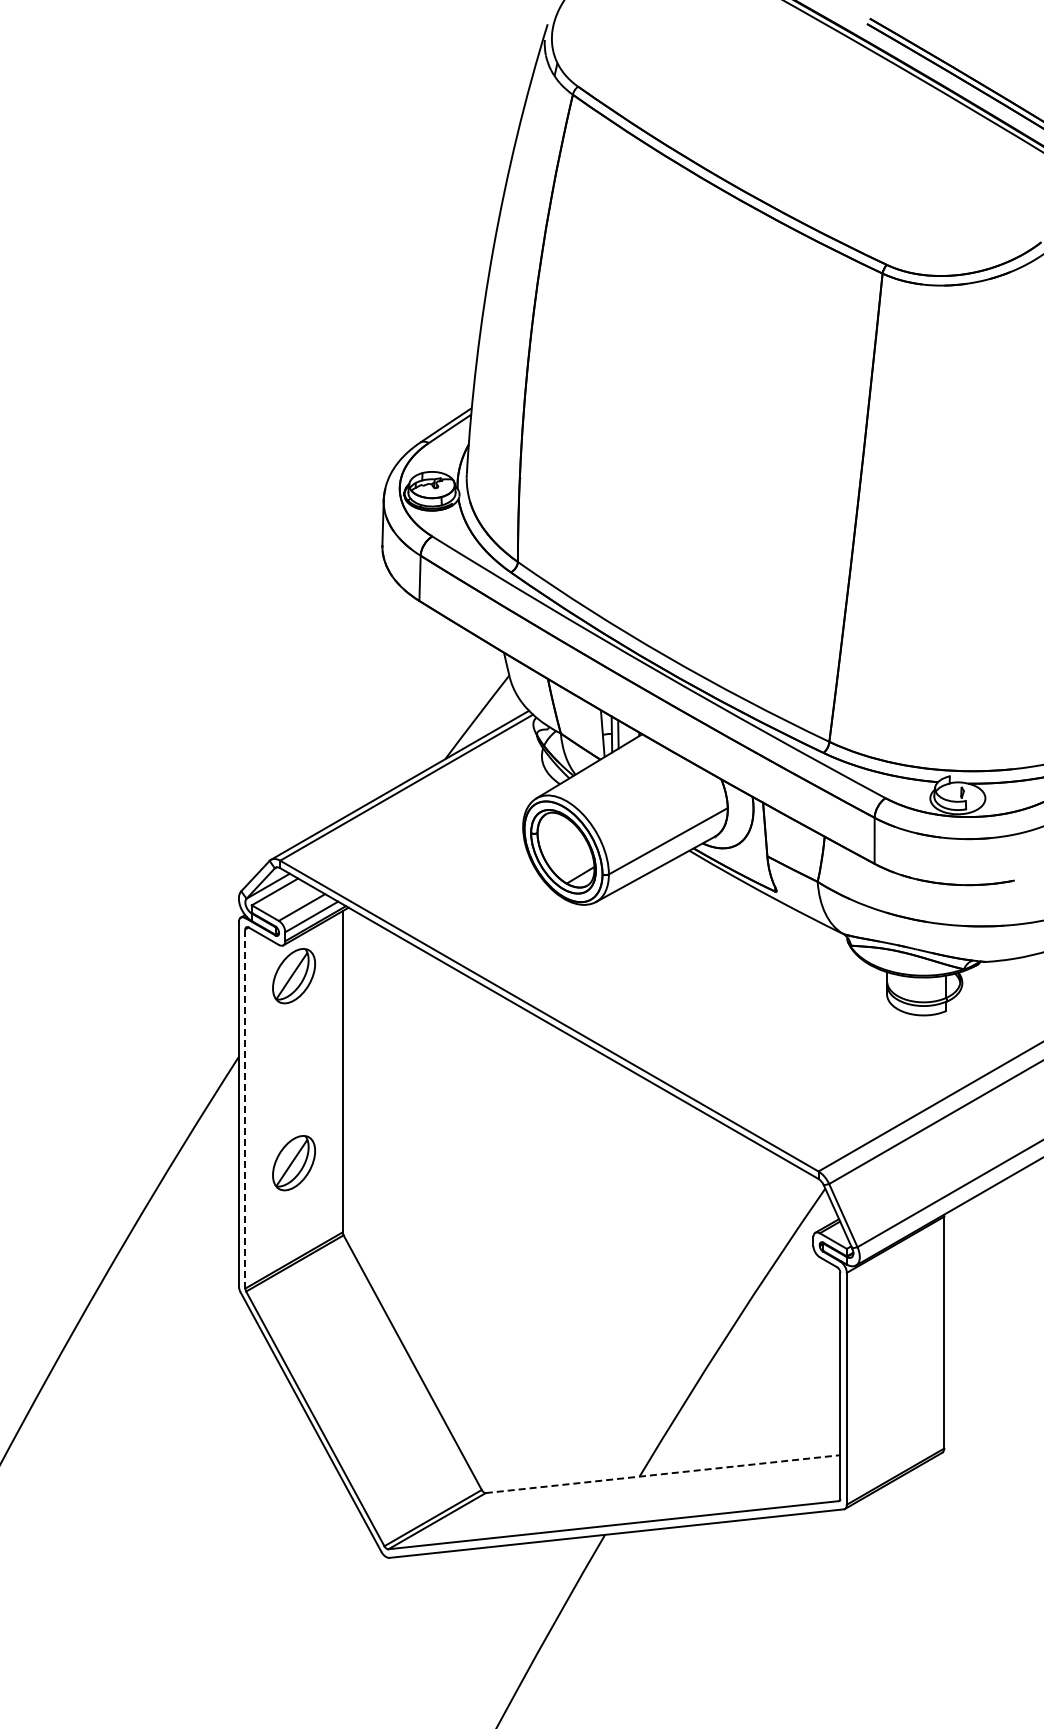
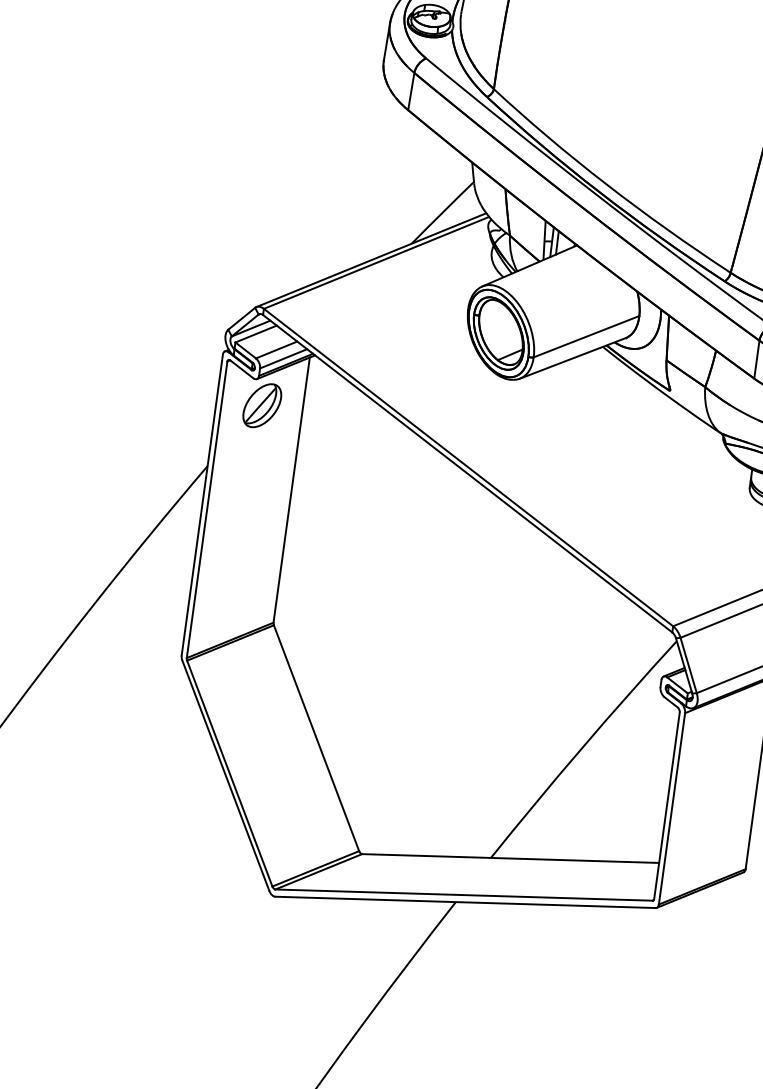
line: (245, 1108) -> (207, 509), dashed -> solid
part: (293, 1163) -> (240, 560), removed
line: (663, 1474) -> (510, 858), dashed -> solid

